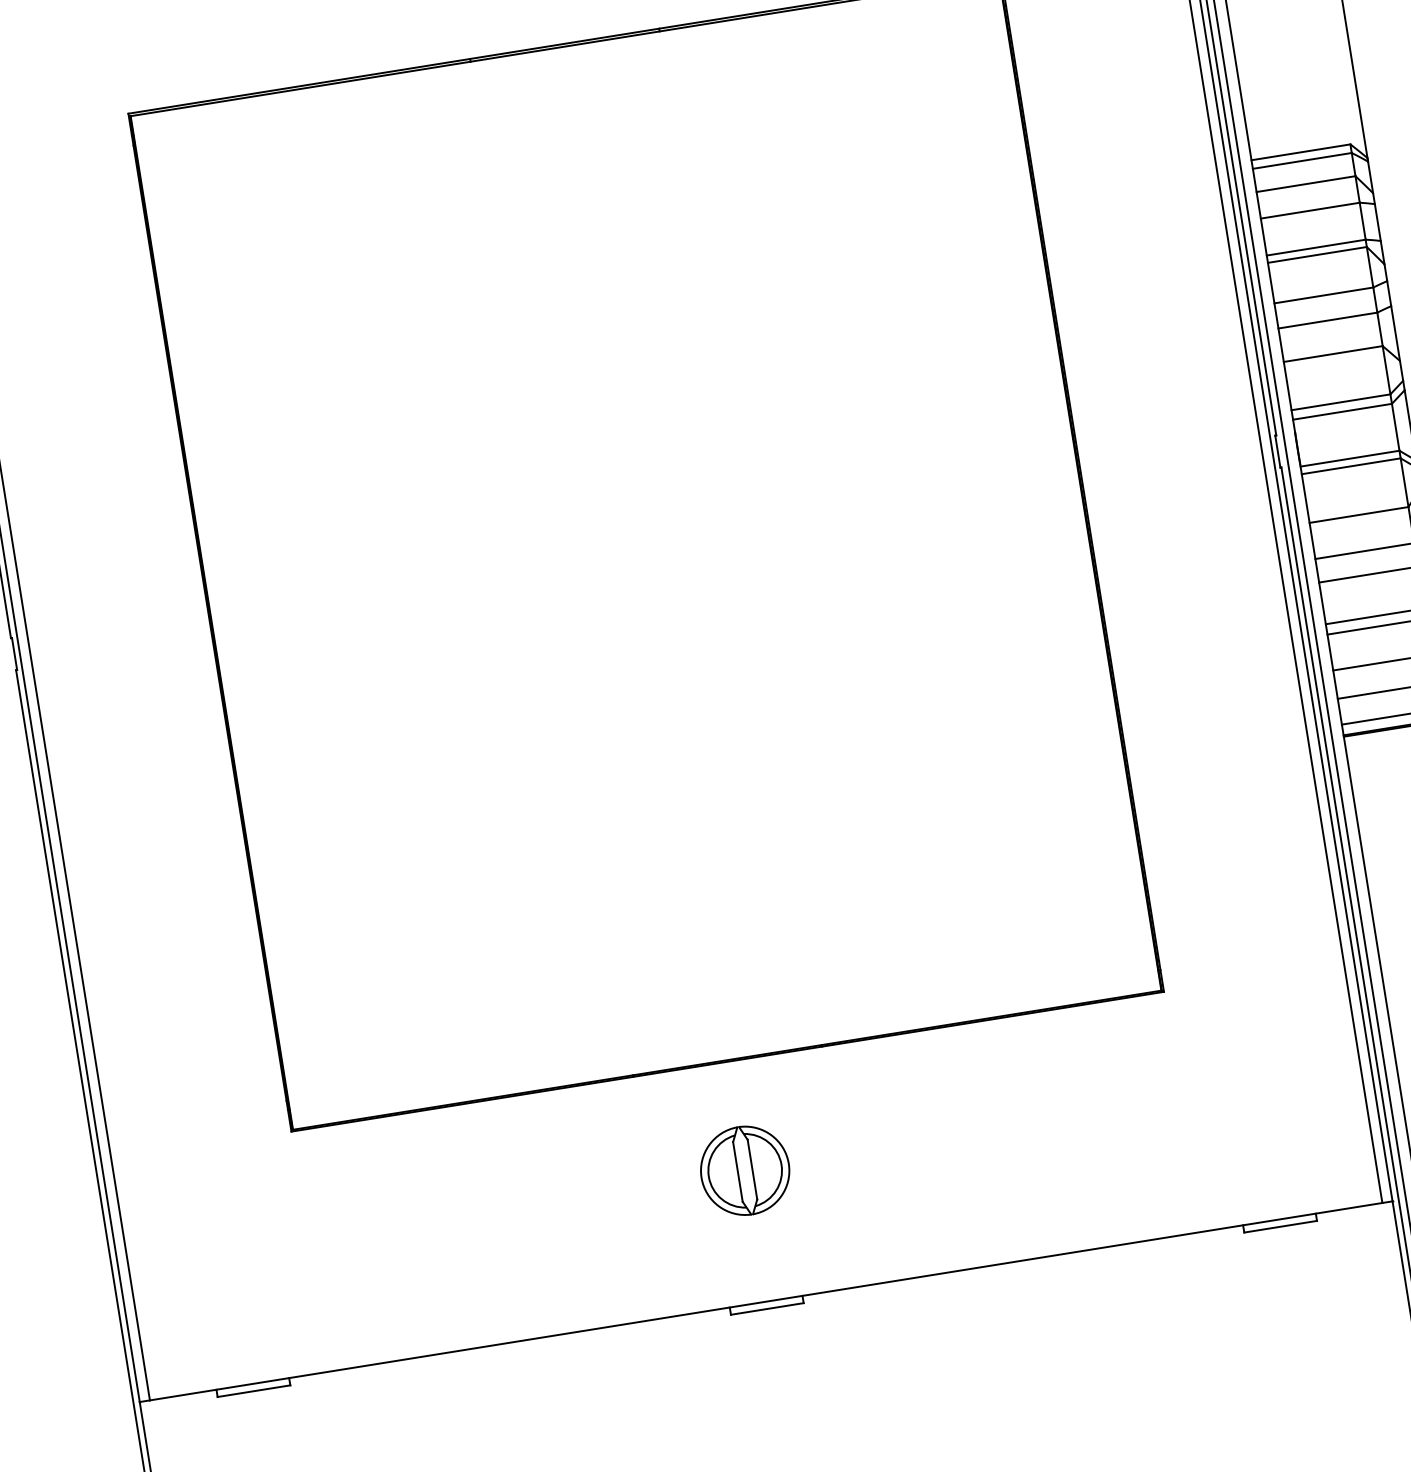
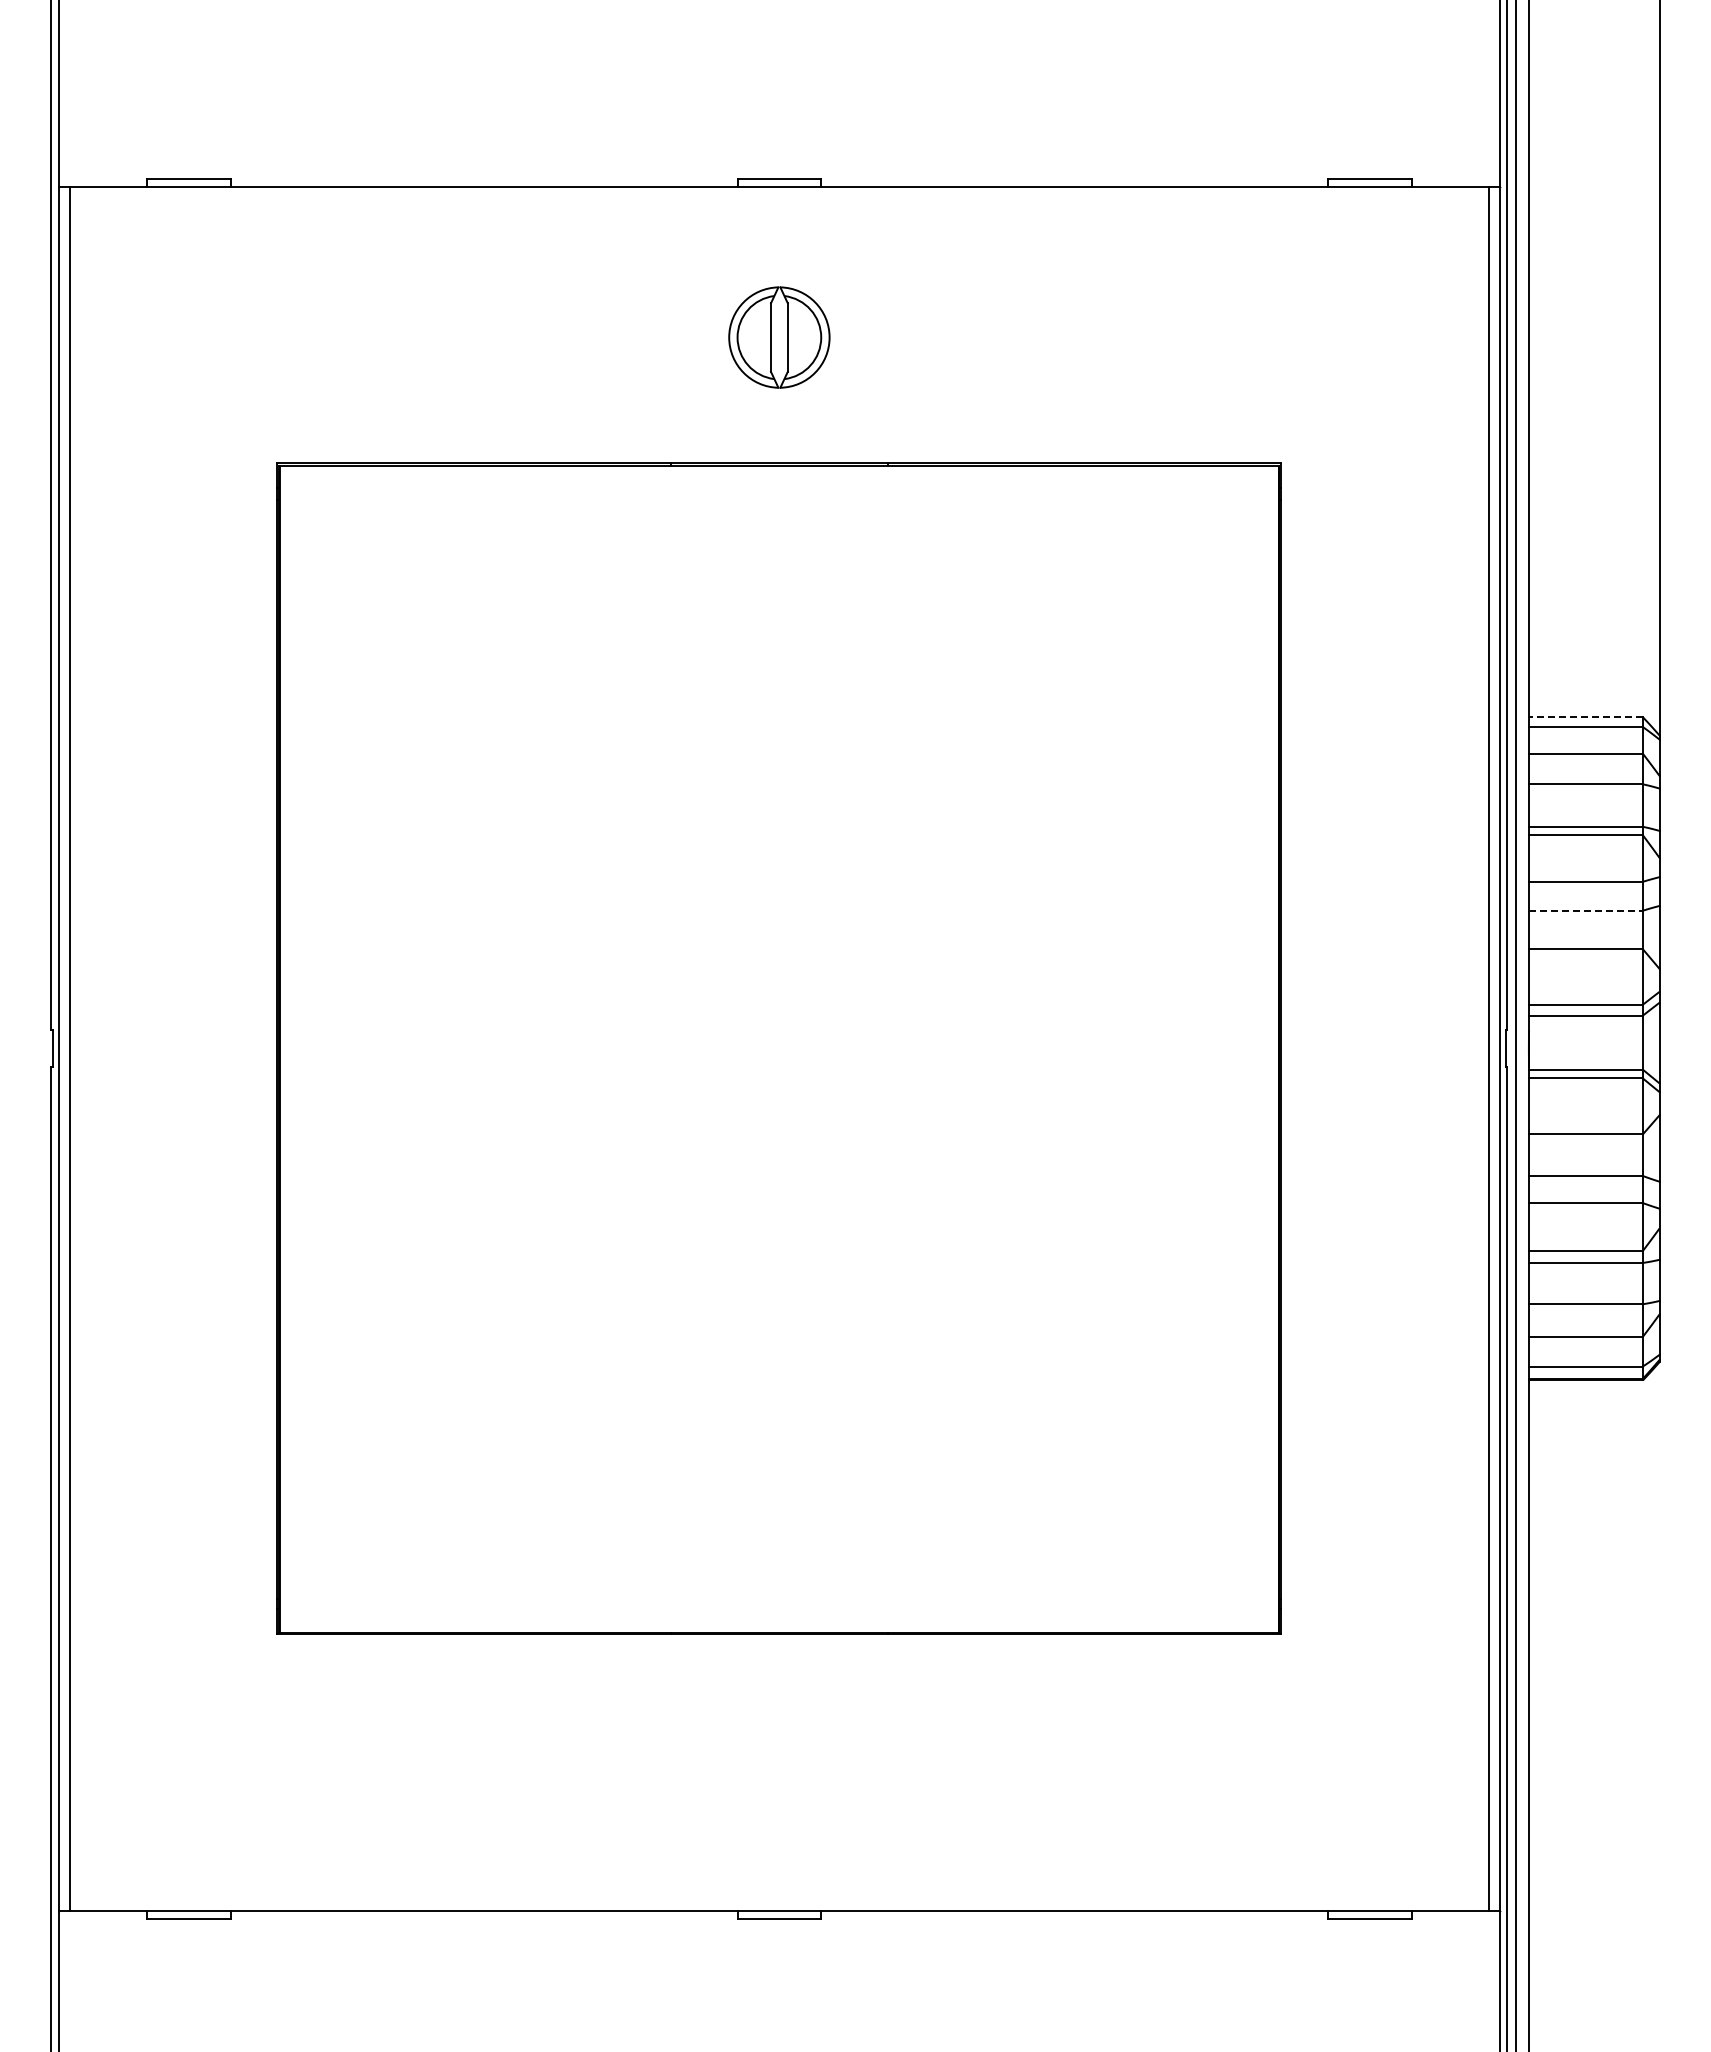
line: (1300, 152) -> (1585, 717), solid -> dashed
line: (1327, 320) -> (1585, 910), solid -> dashed
part: (745, 1170) -> (779, 1759), removed

